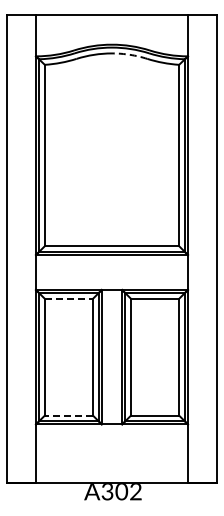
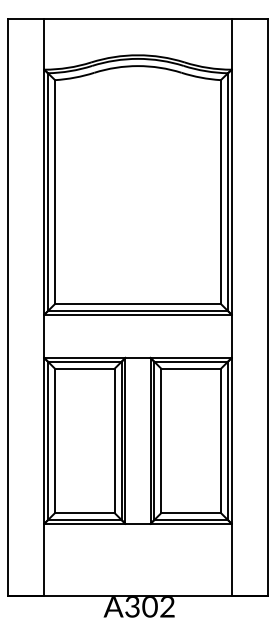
arc: (129, 54) -> (159, 67), dashed -> solid
line: (69, 298) -> (85, 368), dashed -> solid
line: (68, 415) -> (84, 512), dashed -> solid

